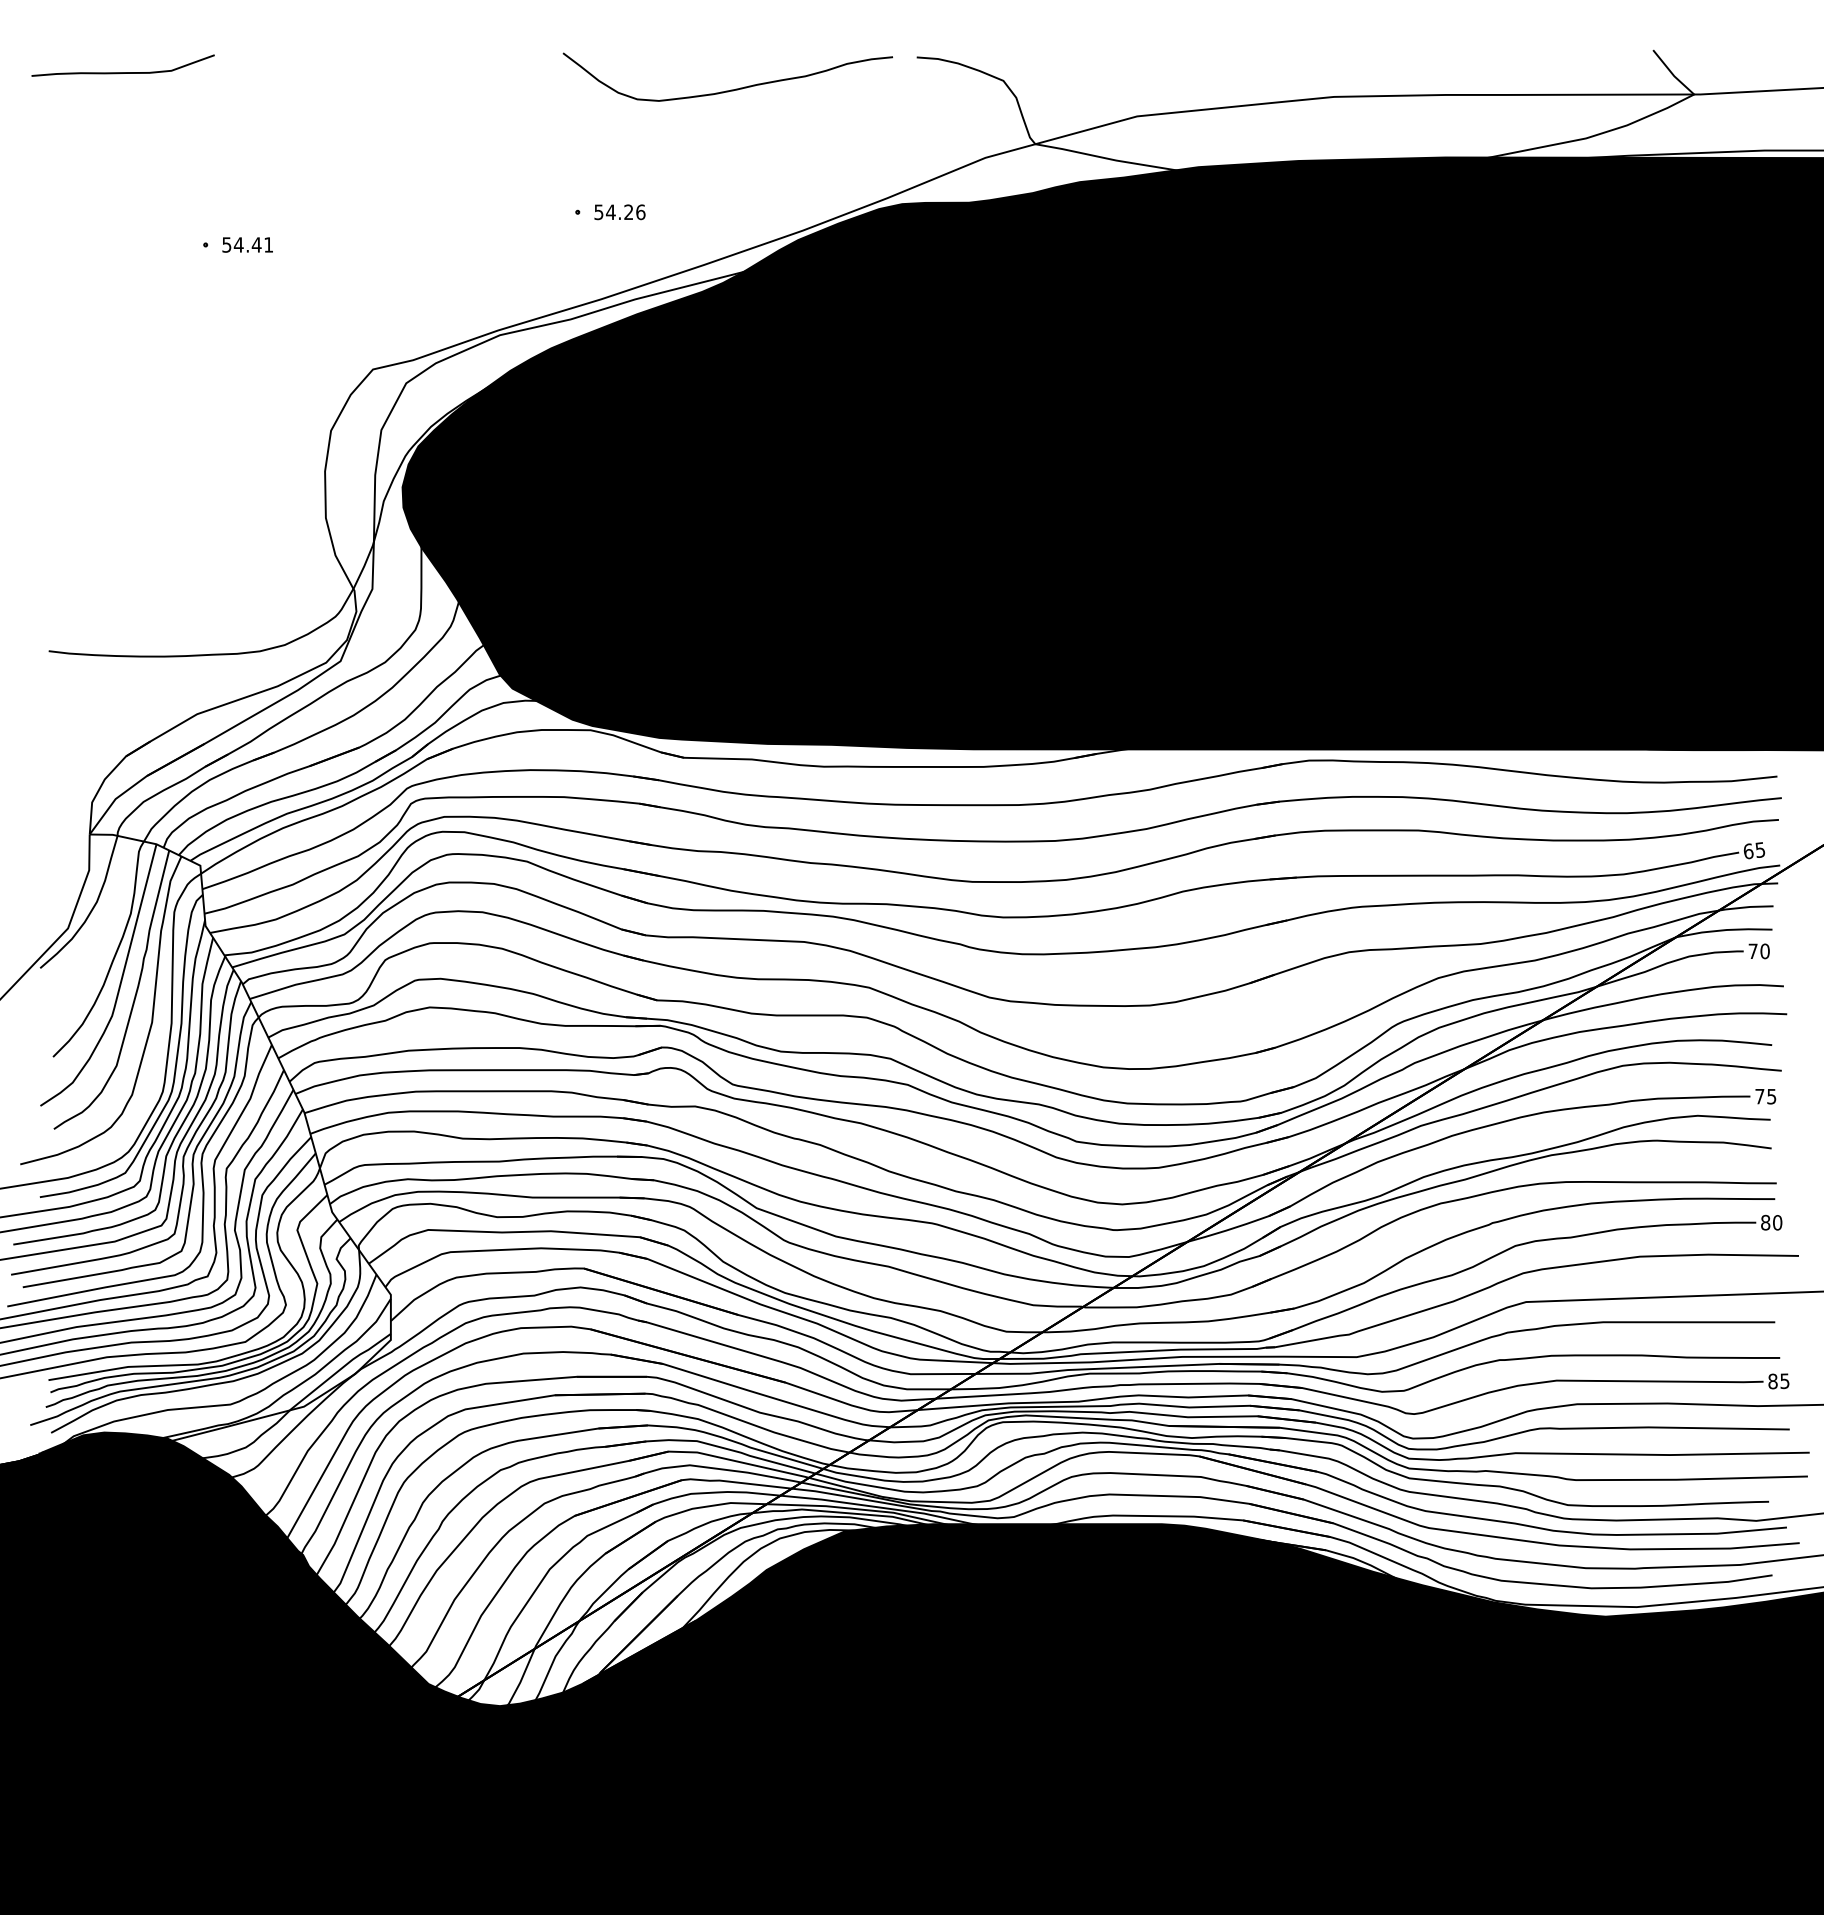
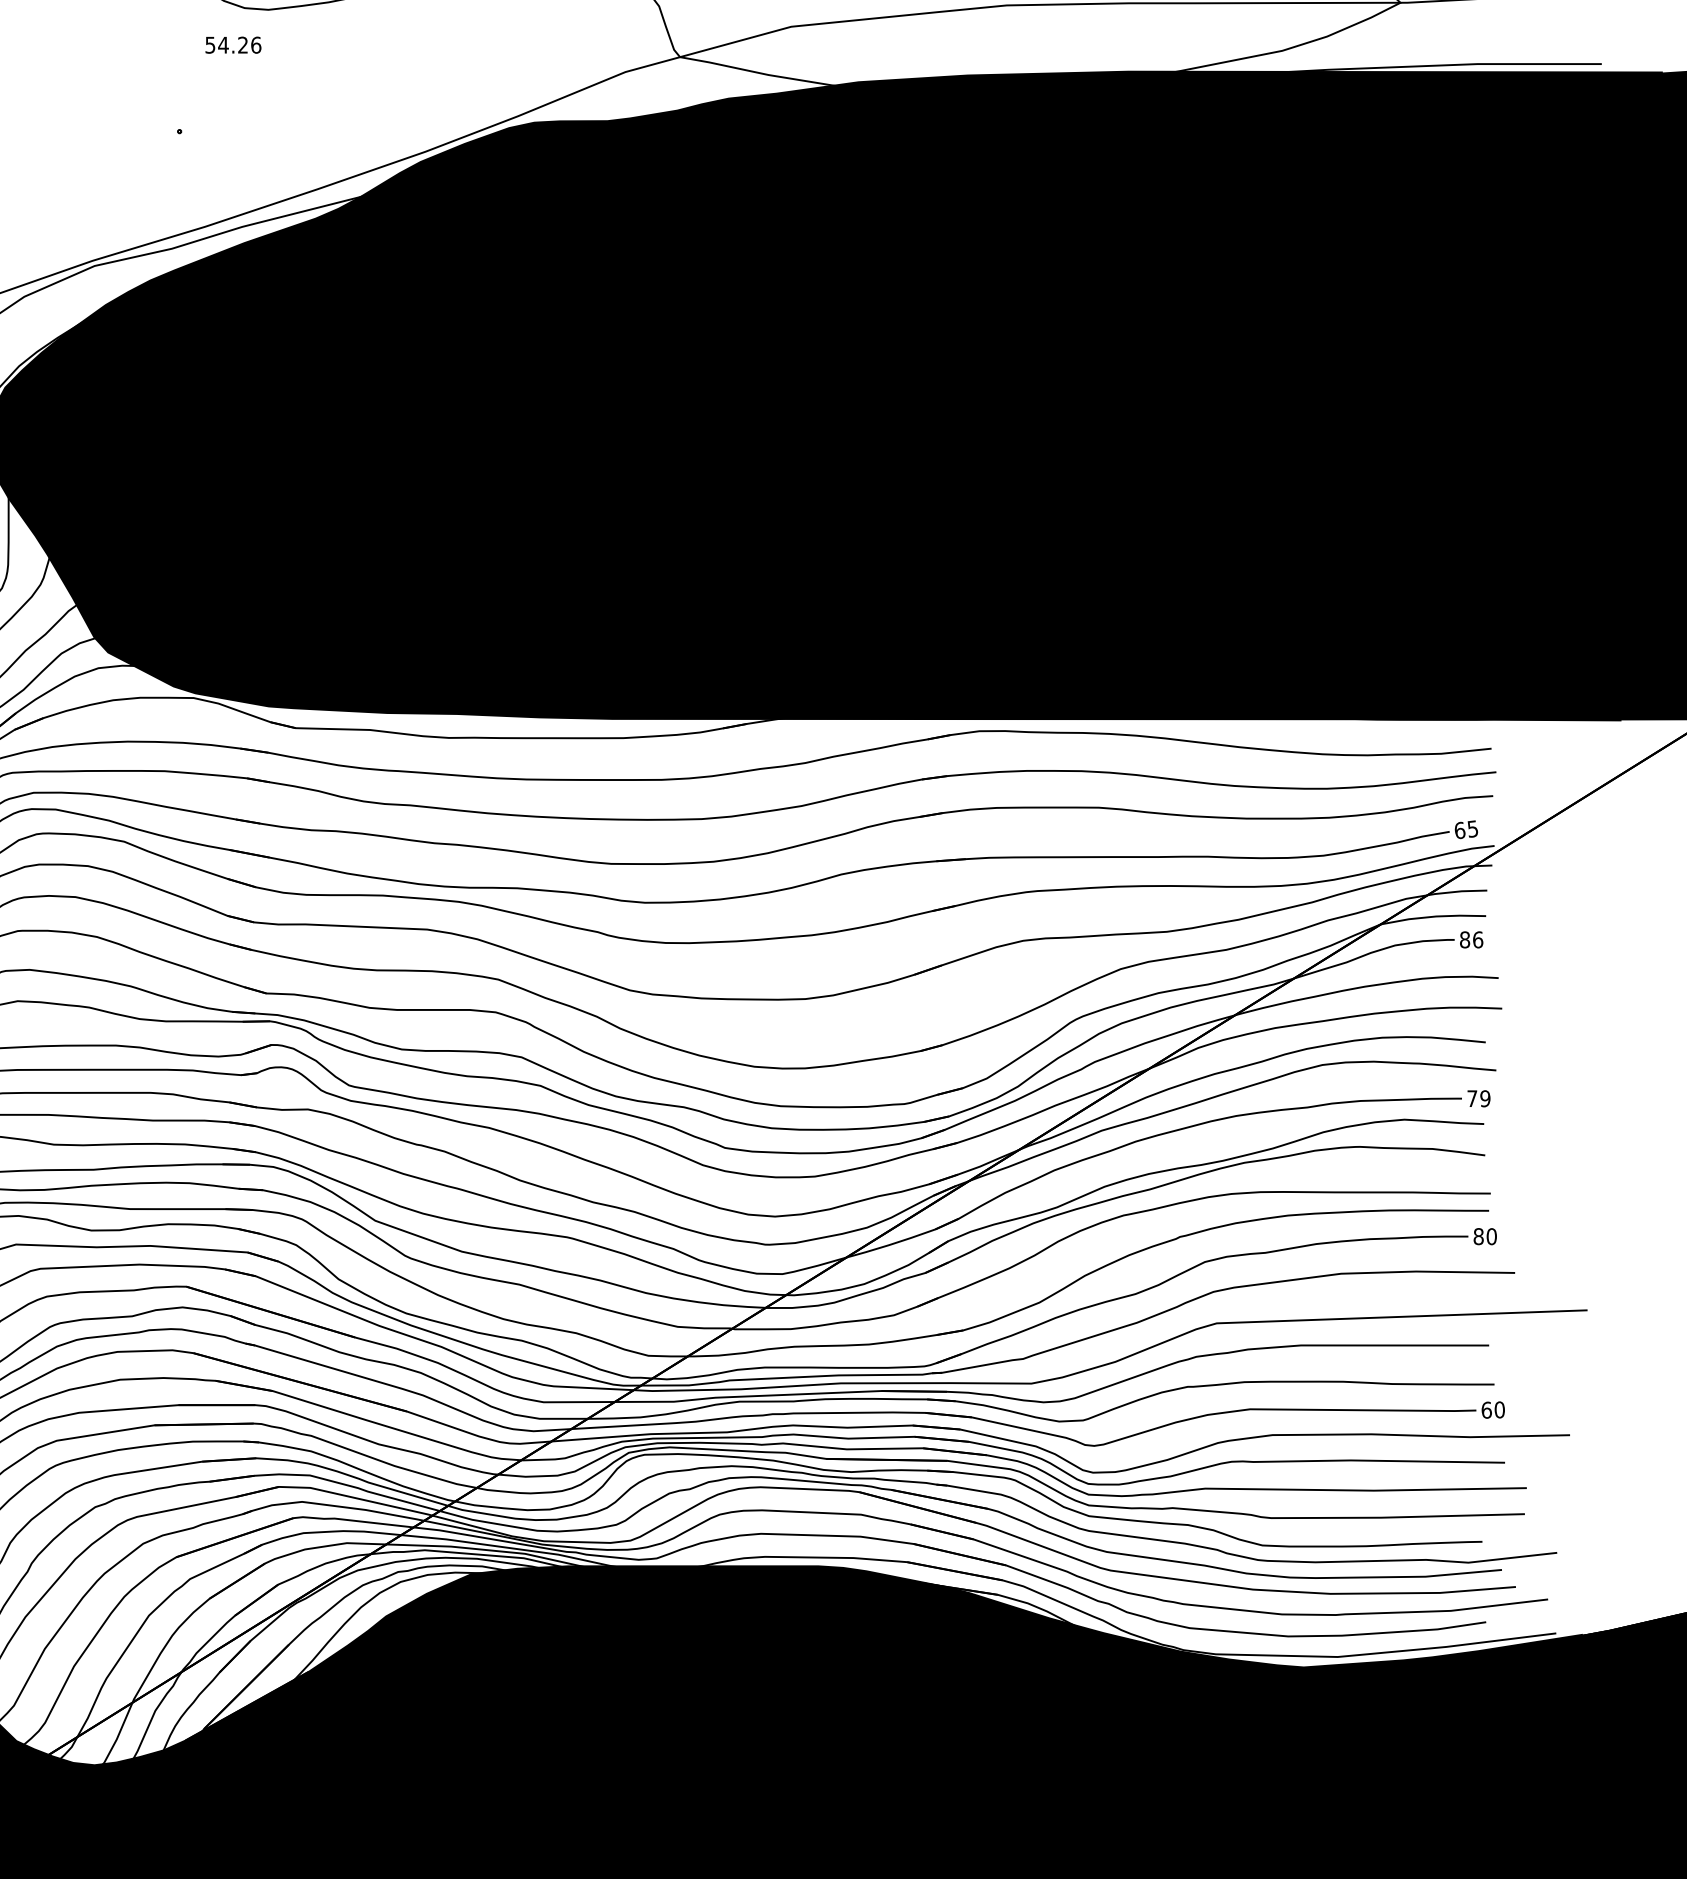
text: (619, 212) -> (232, 45), moved
text: (1758, 951) -> (1470, 940), 70 -> 86
text: (1771, 1096) -> (1485, 1098), 75 -> 79
text: (1778, 1381) -> (1492, 1410), 85 -> 60

